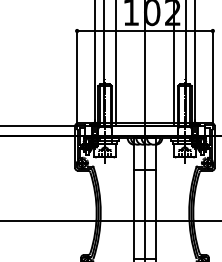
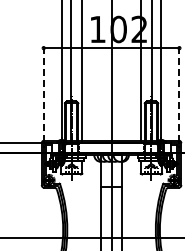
line: (77, 77) -> (44, 94), solid -> dashed
line: (212, 77) -> (179, 94), solid -> dashed

